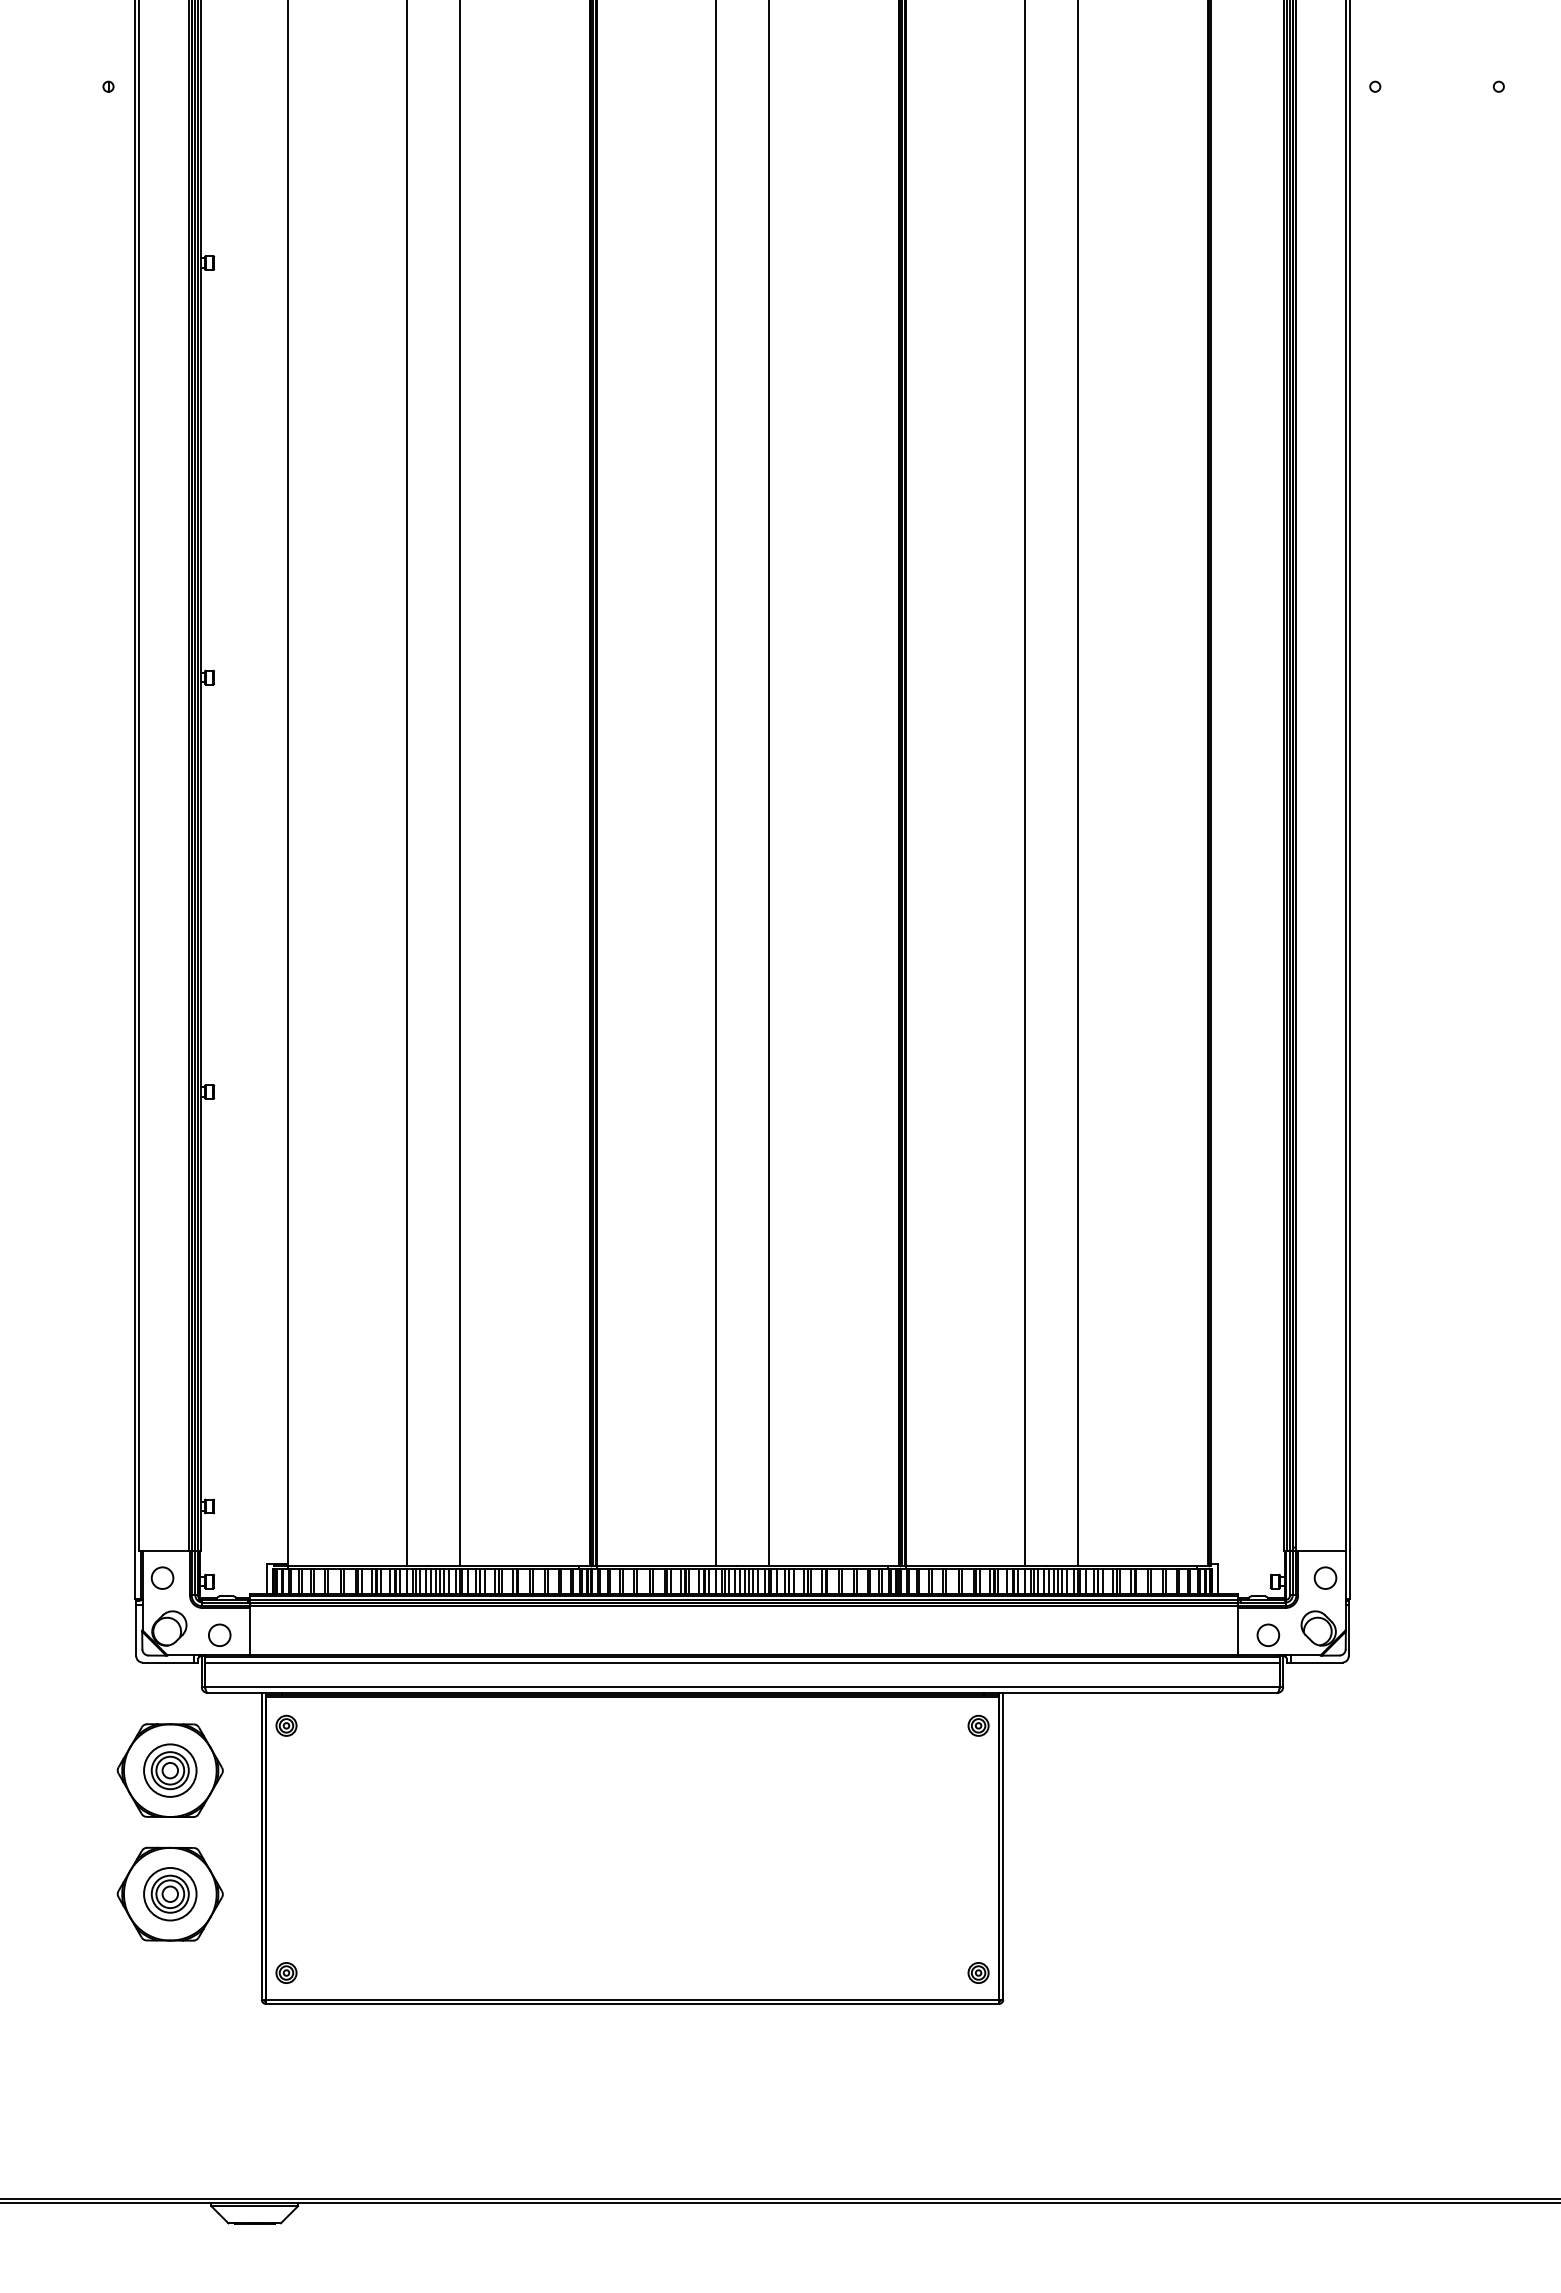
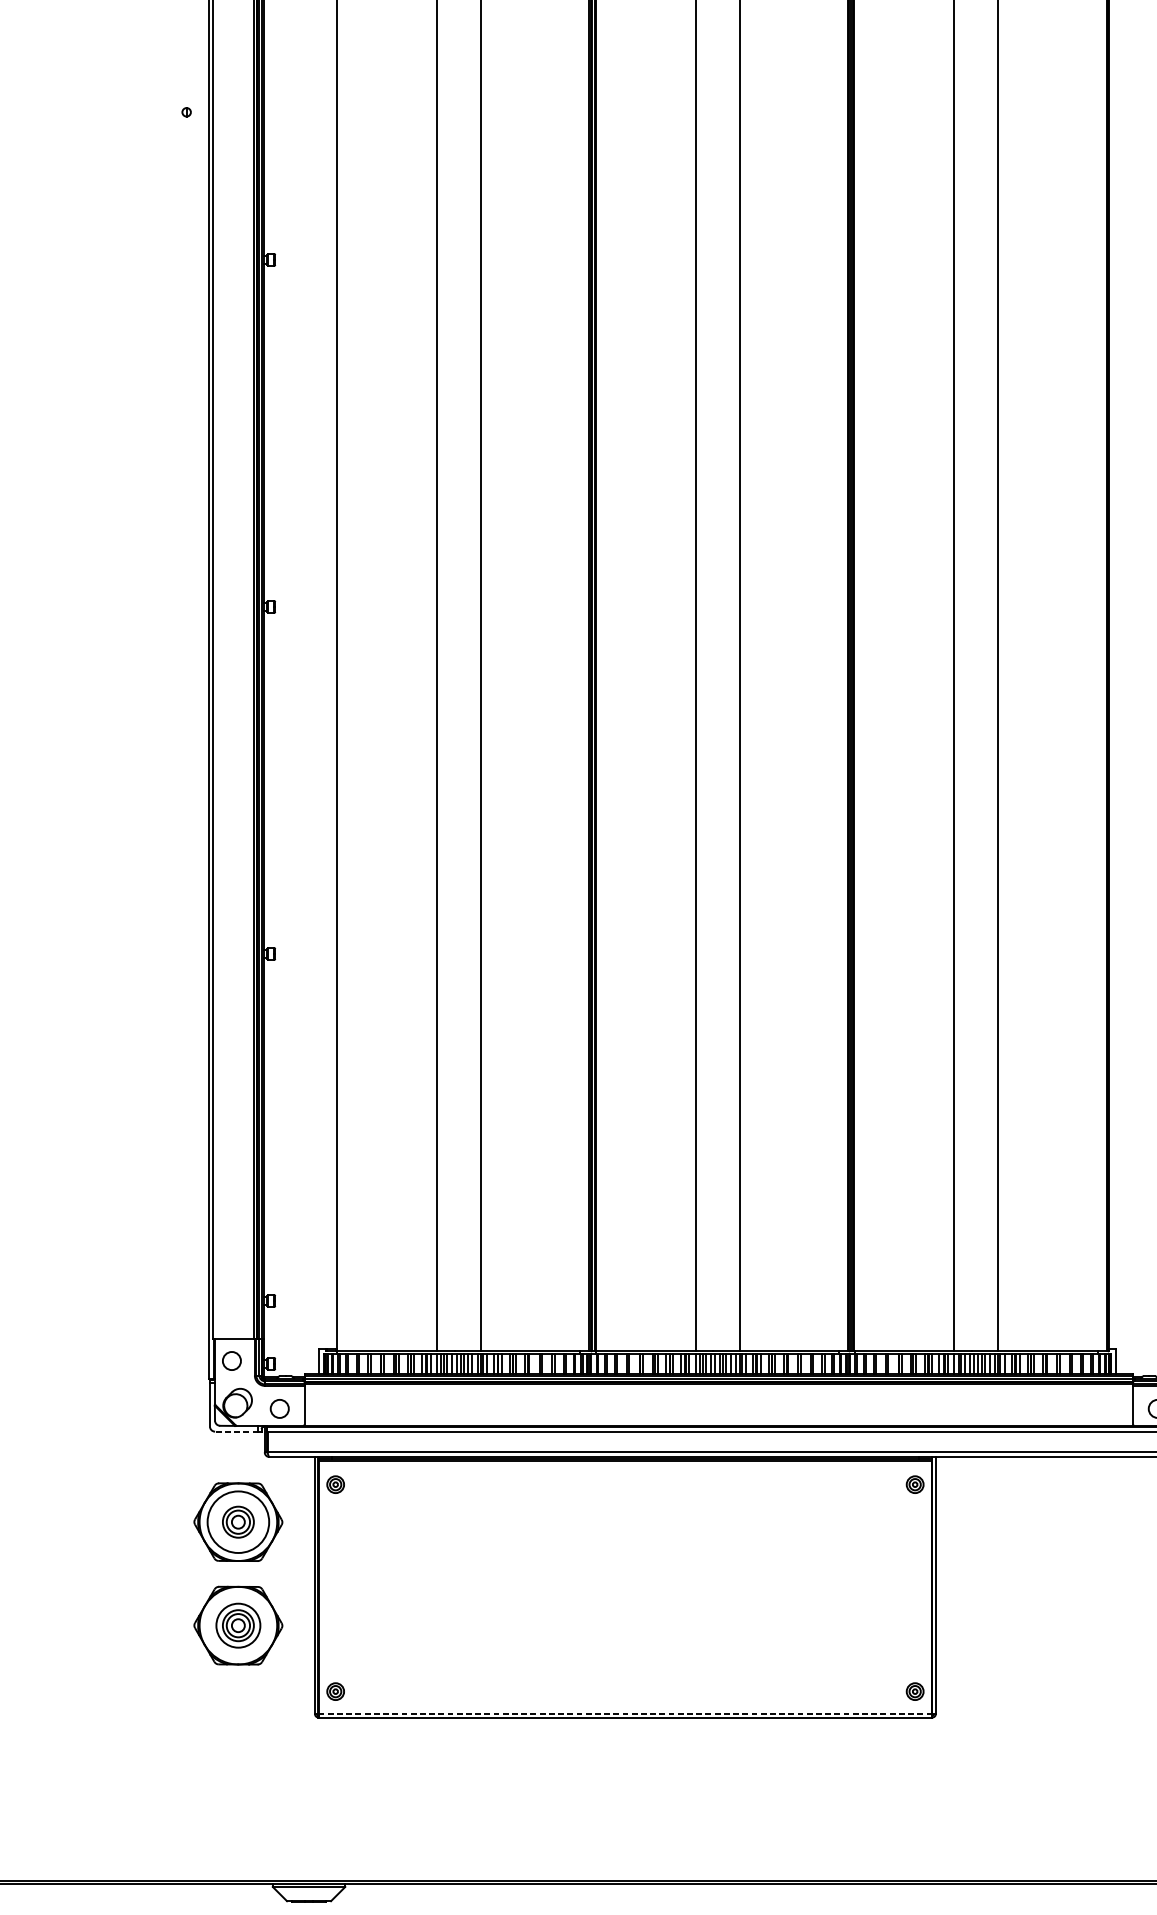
line: (168, 1662) -> (236, 1431), solid -> dashed
circle: (170, 1770) -> (238, 1522), size x1.4
line: (633, 1999) -> (626, 1713), solid -> dashed

